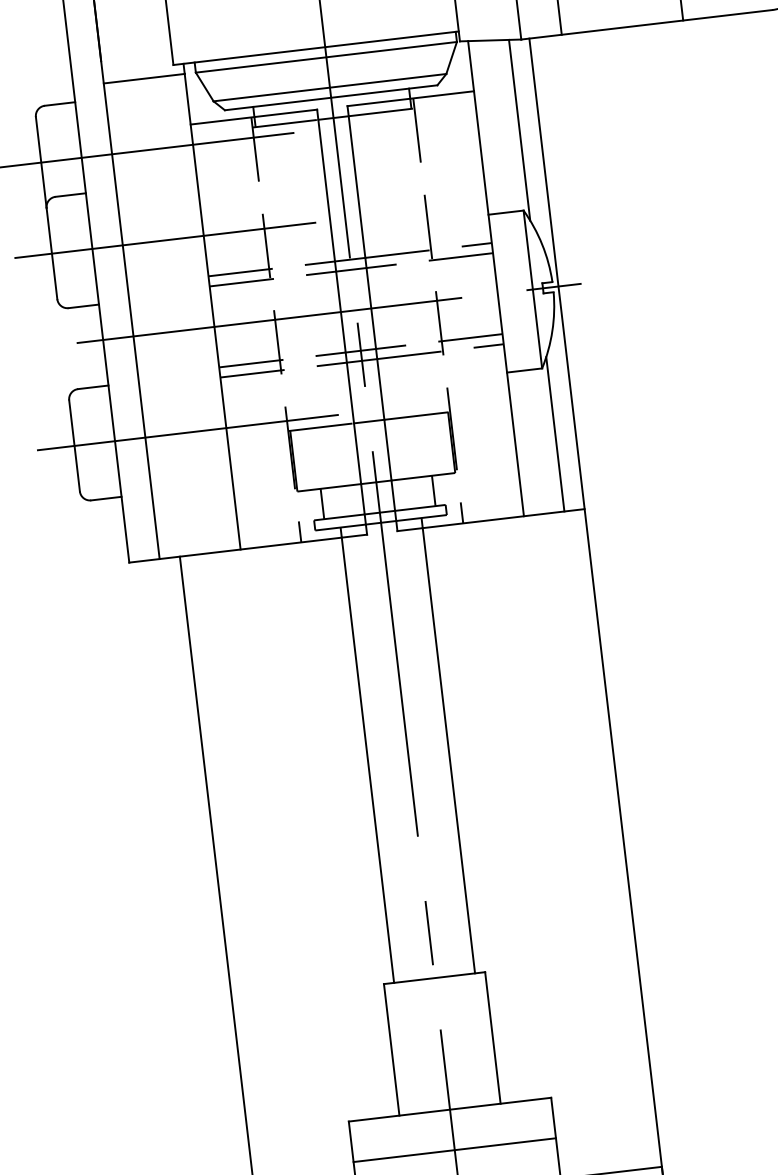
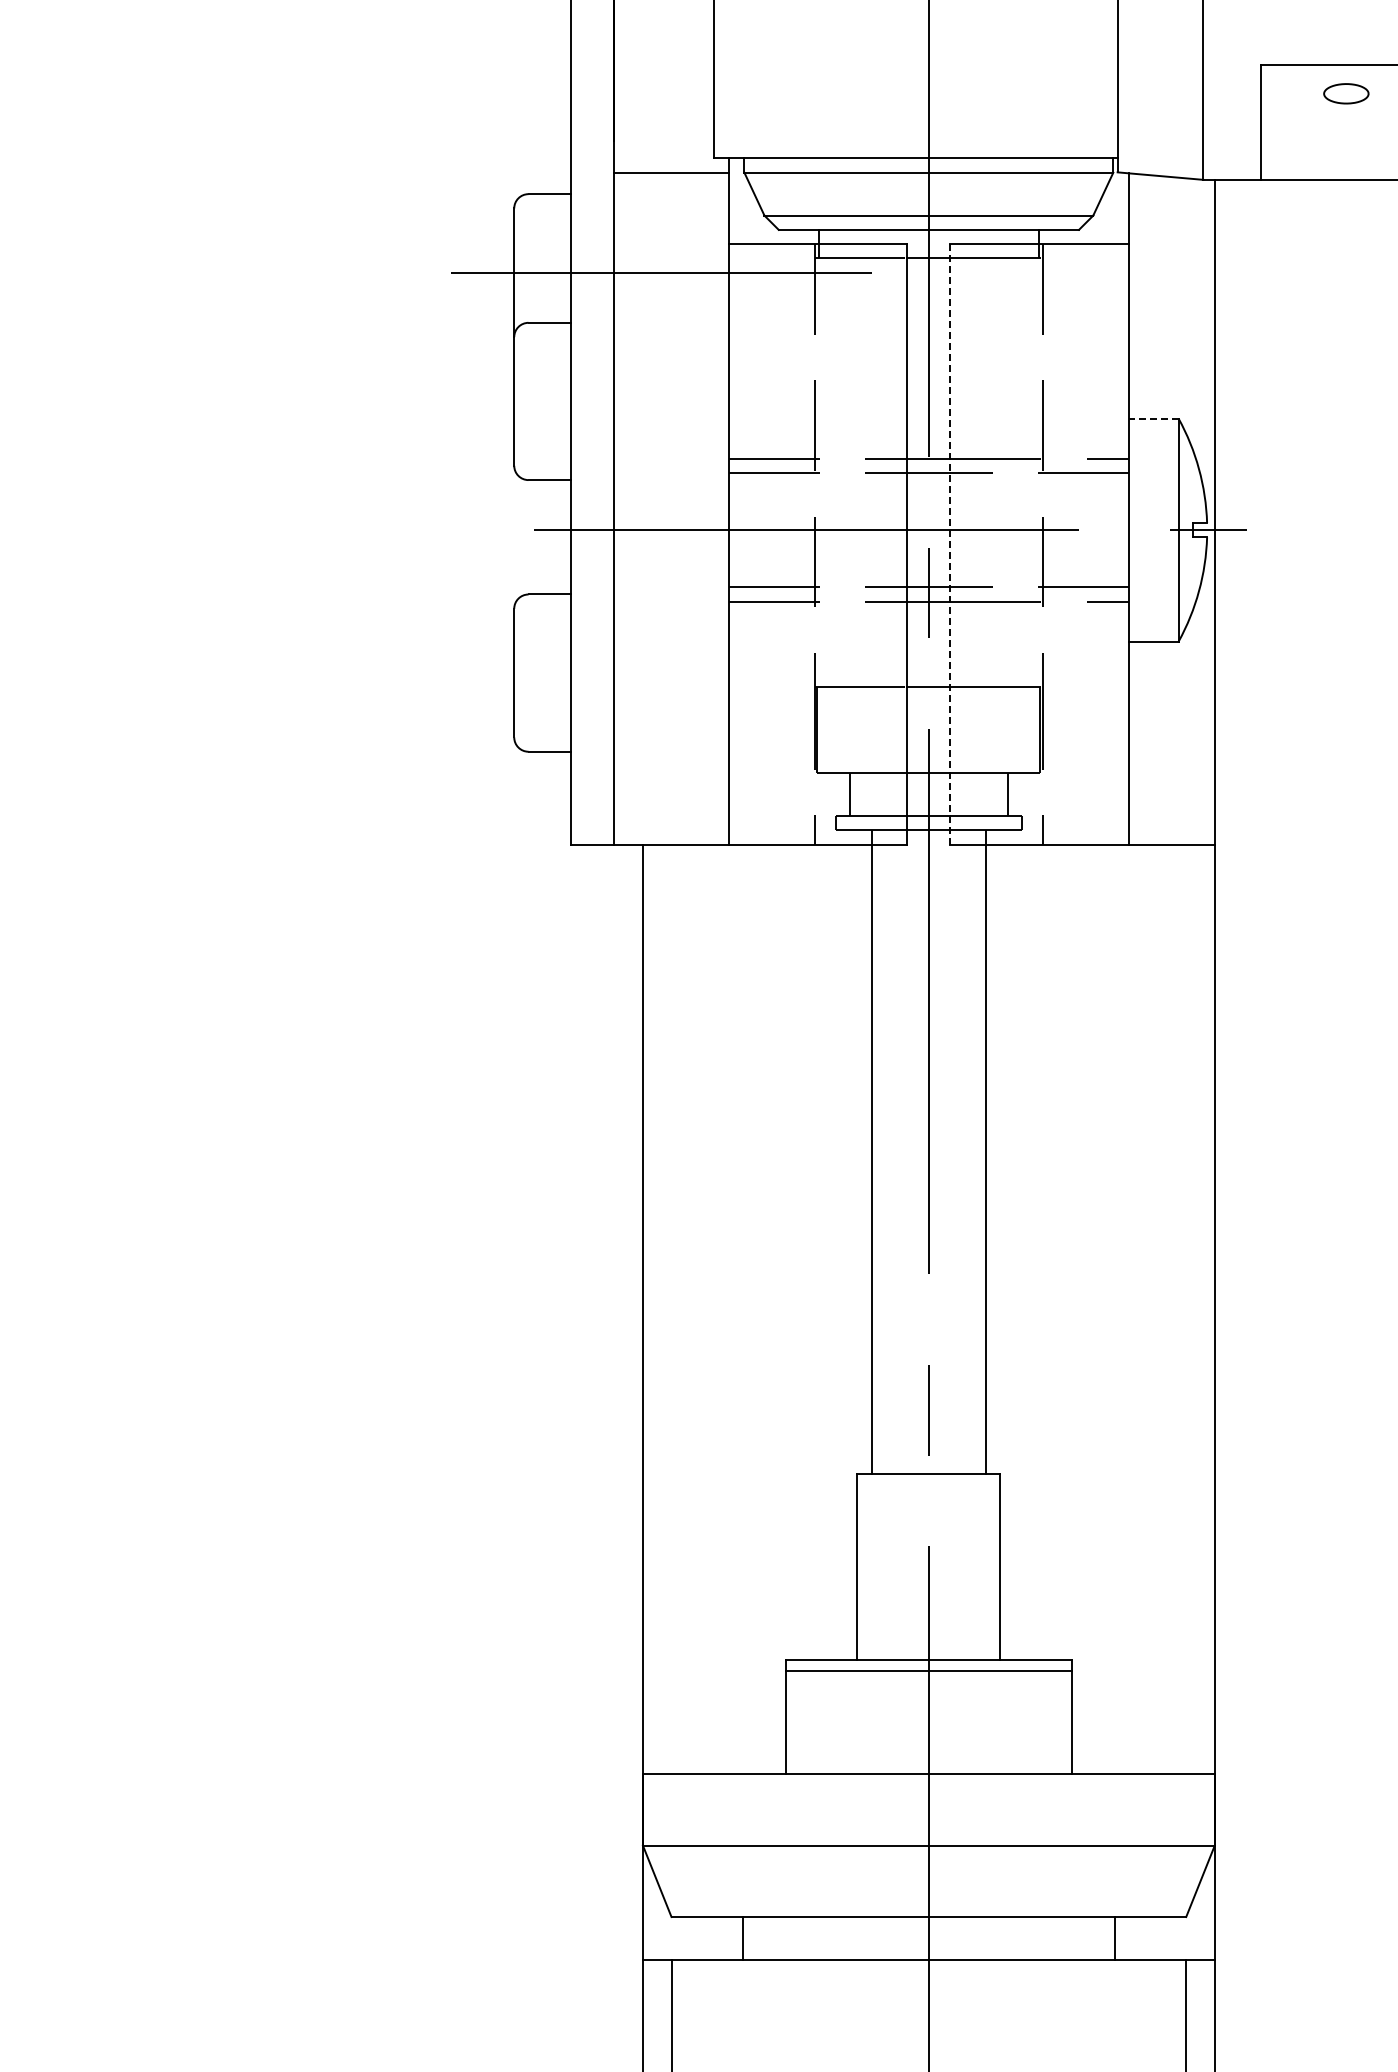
line: (519, 129) -> (1186, 305), removed
line: (505, 212) -> (1153, 418), solid -> dashed
line: (165, 240) -> (674, 401), removed
line: (372, 318) -> (950, 544), solid -> dashed
line: (188, 432) -> (674, 673), removed
line: (555, 434) -> (1186, 735), removed
line: (454, 1149) -> (928, 1670), moved

